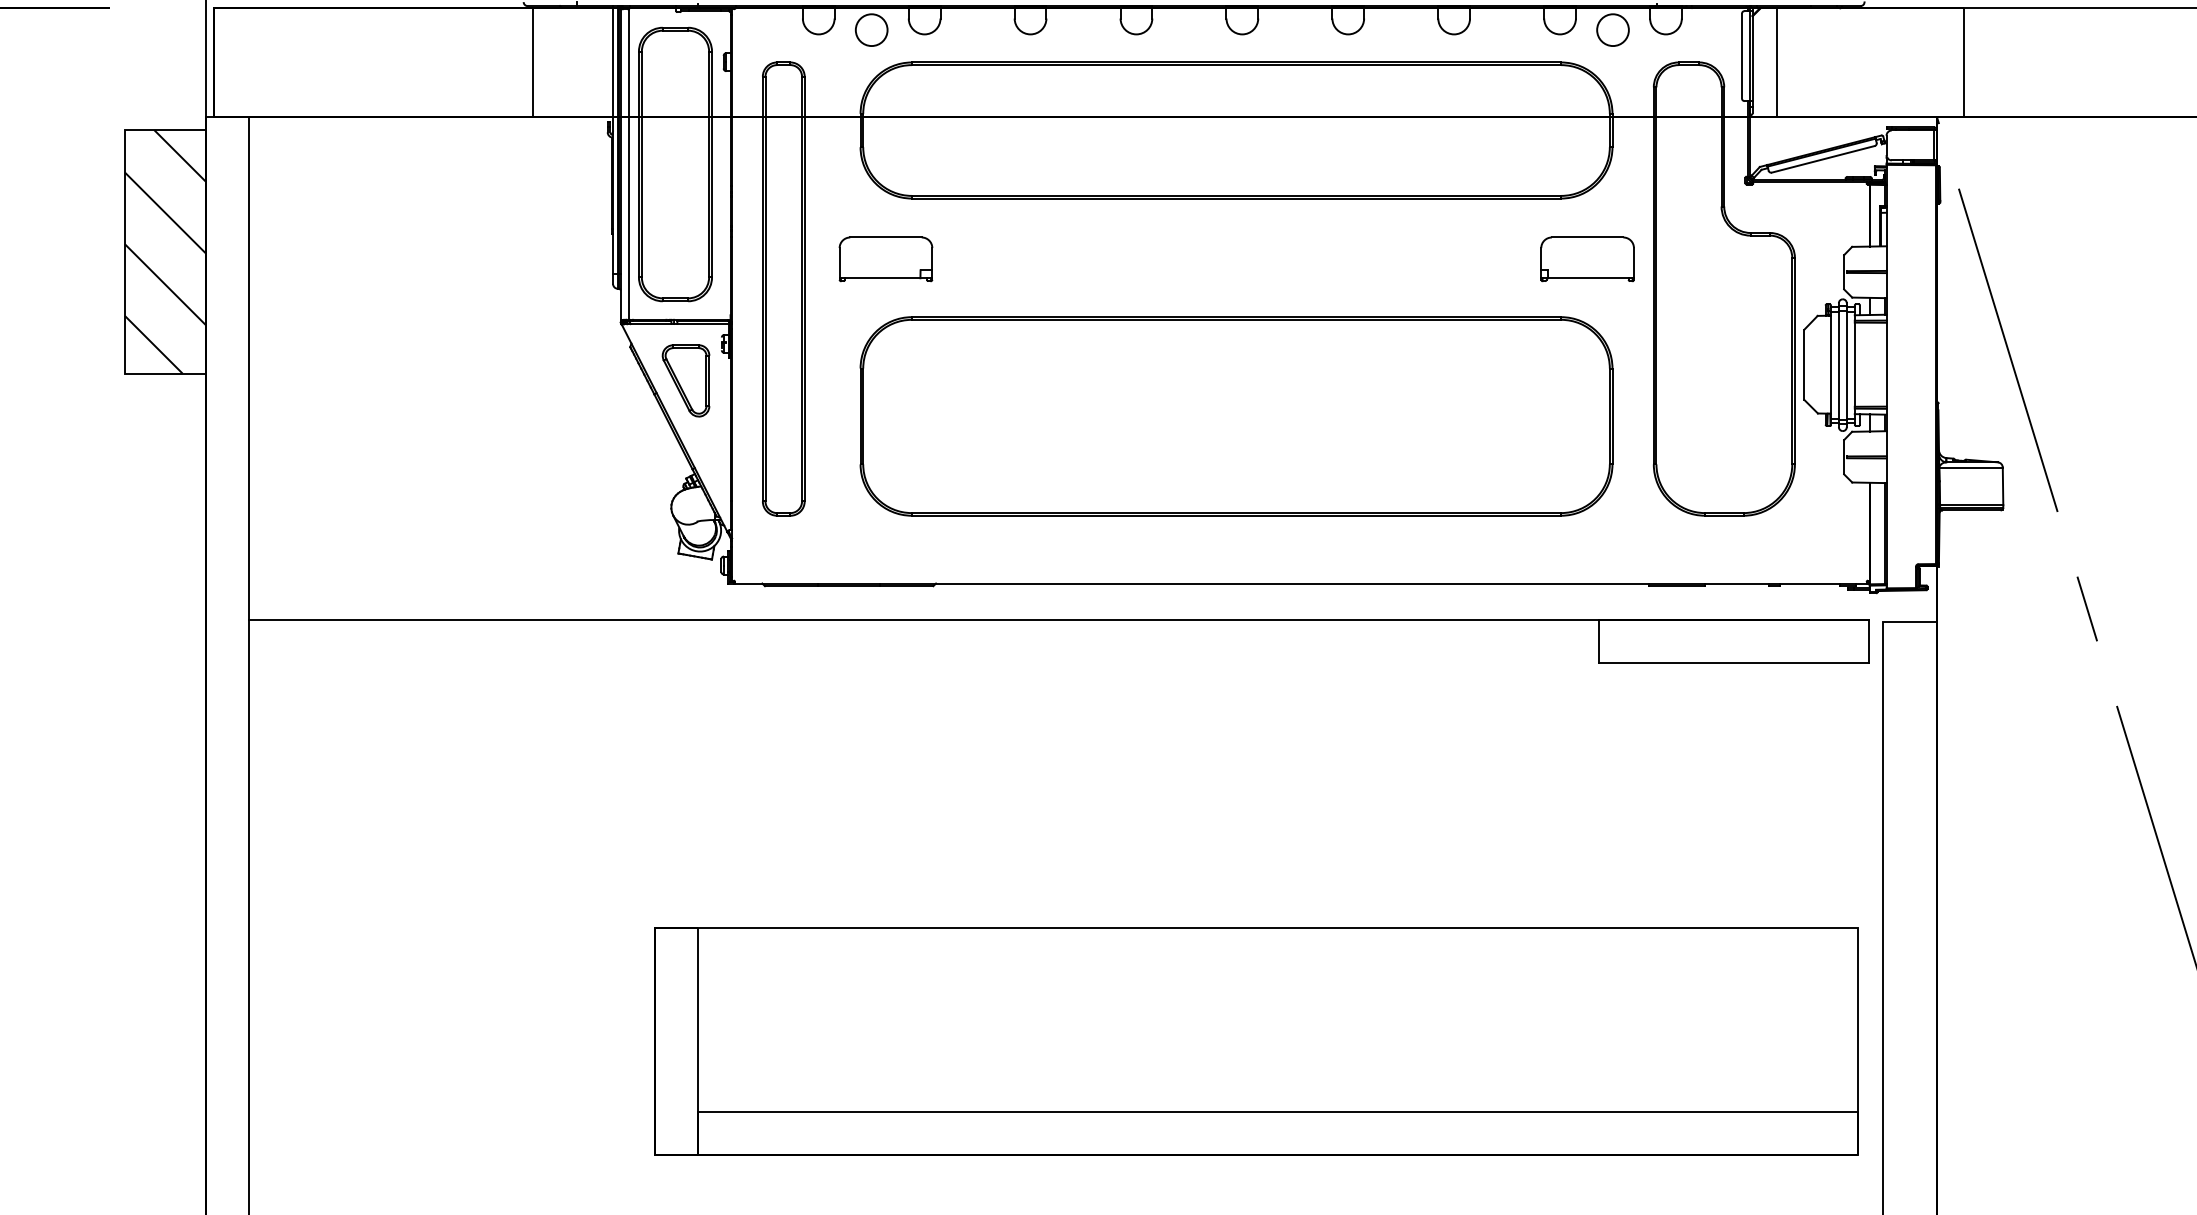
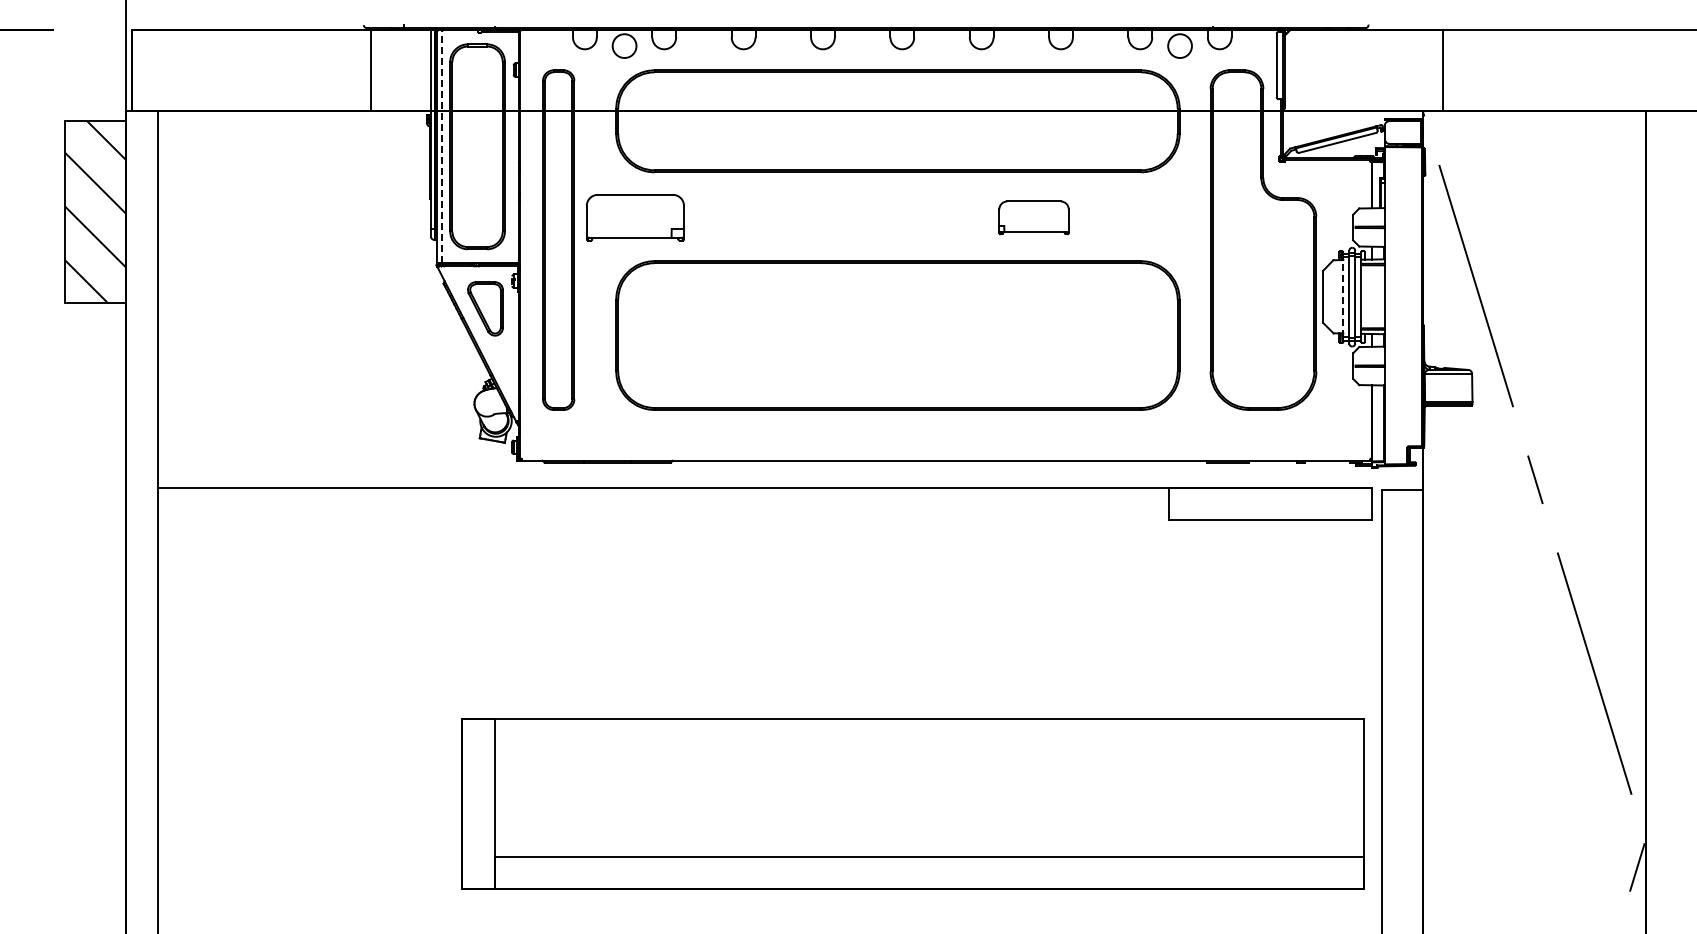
line: (1777, 61) -> (1303, 69), removed
line: (628, 164) -> (442, 146), solid -> dashed
part: (884, 258) -> (634, 217), size x1.4
part: (1586, 258) -> (1033, 217), moved
line: (1831, 364) -> (1343, 296), solid -> dashed

